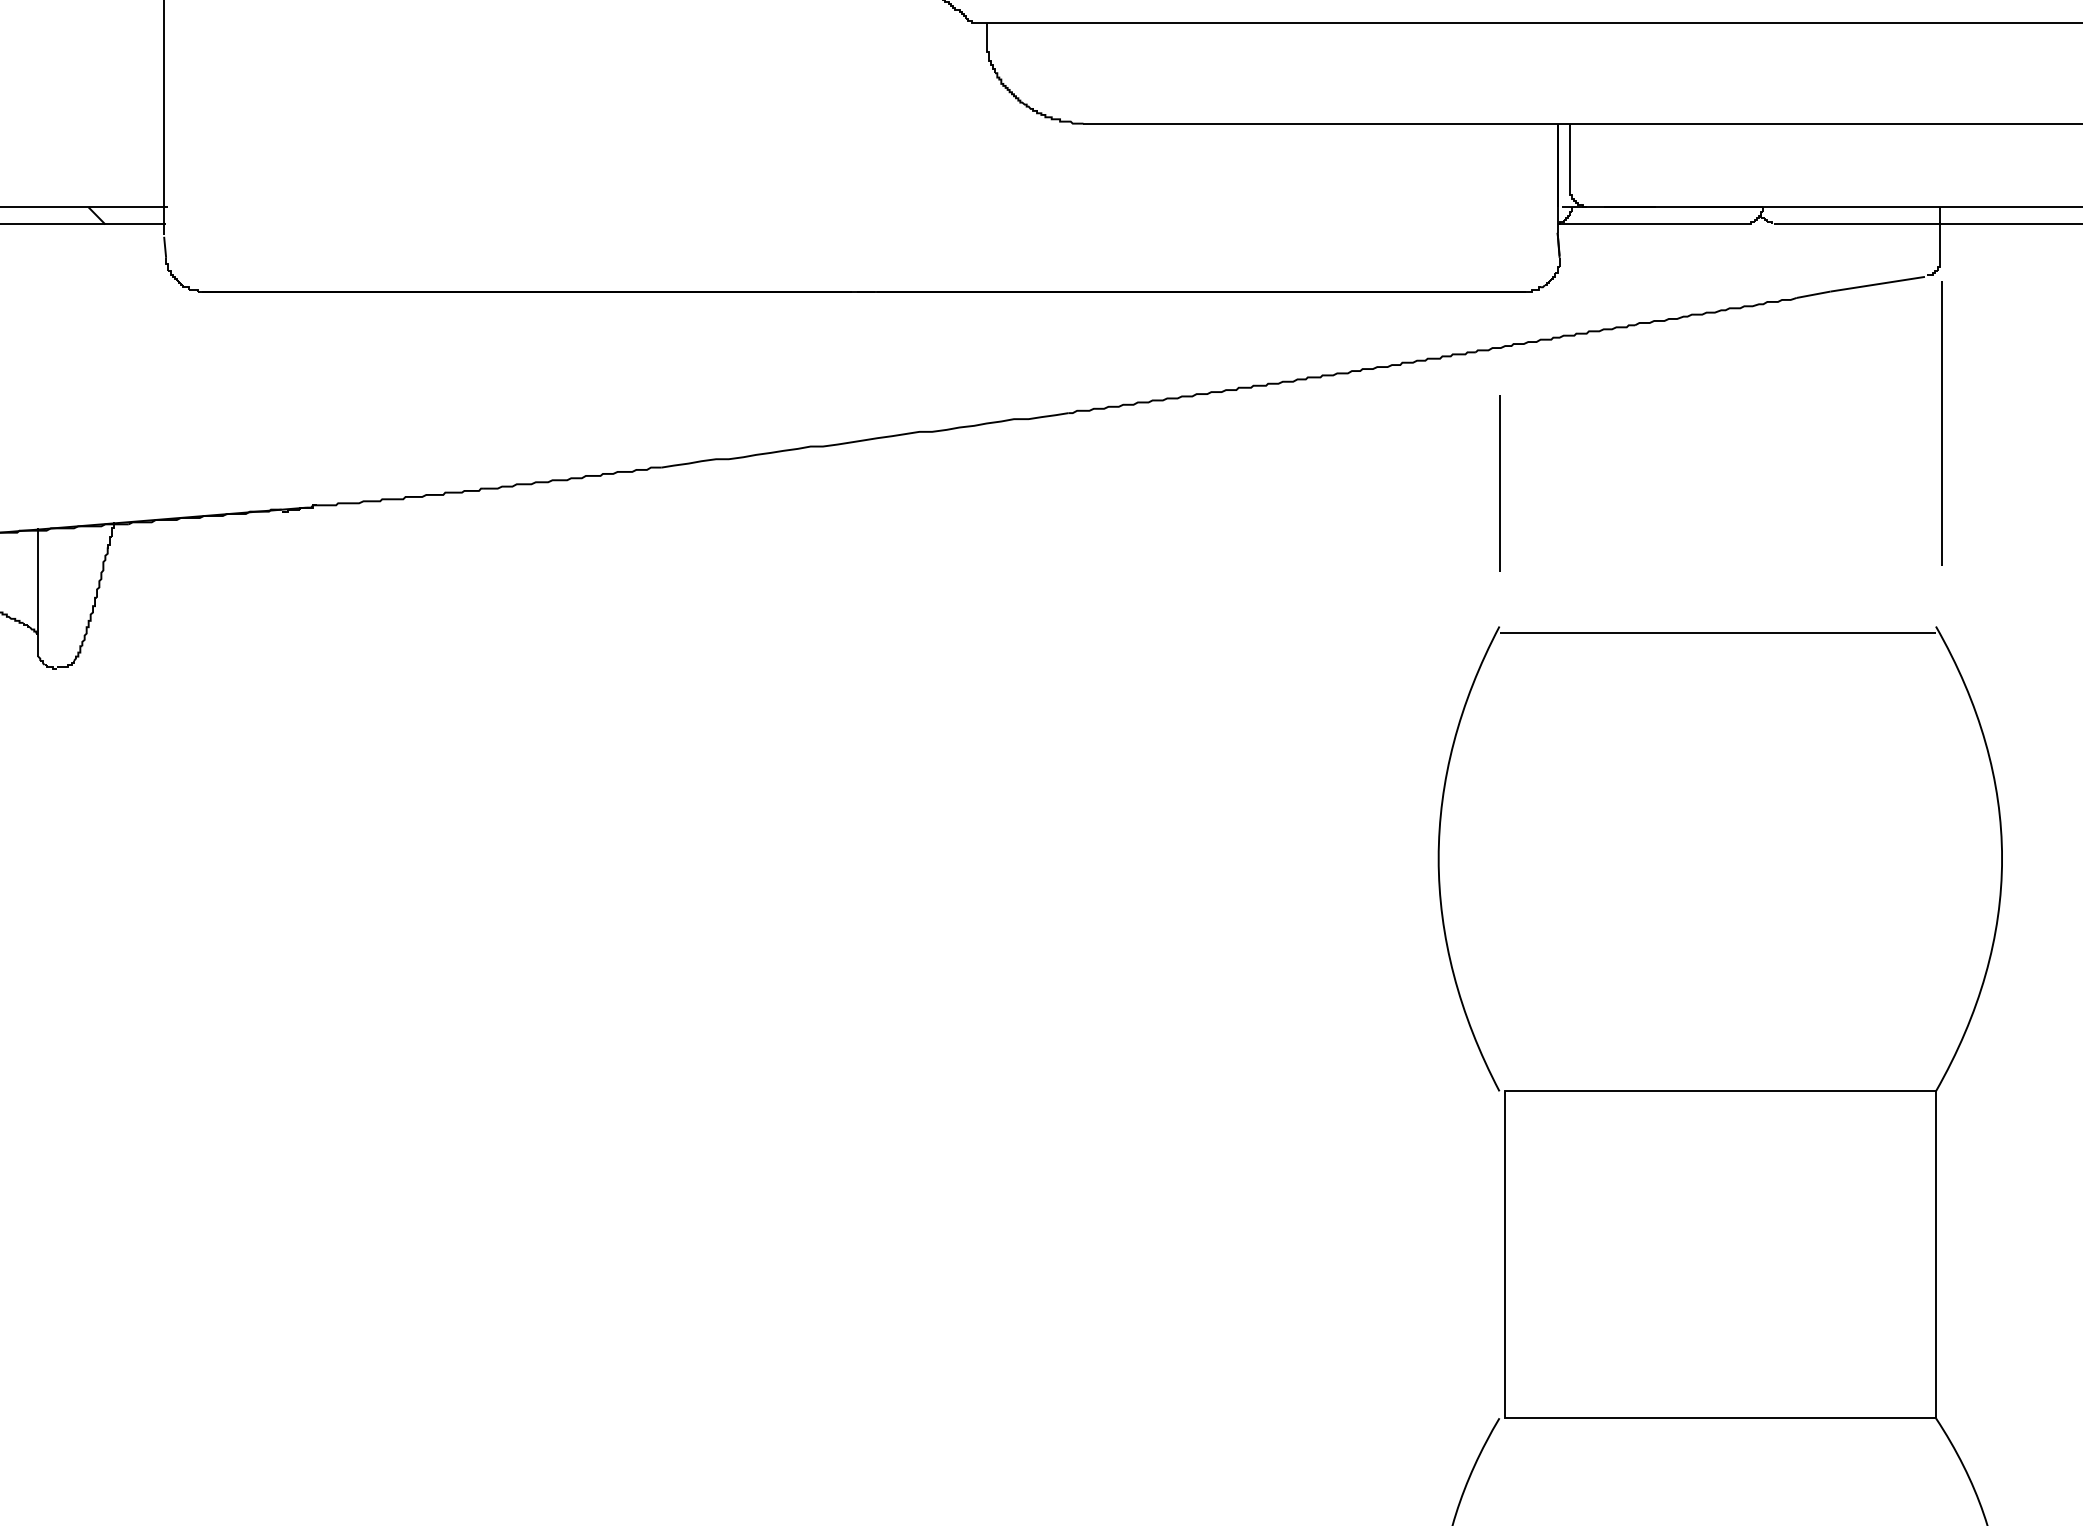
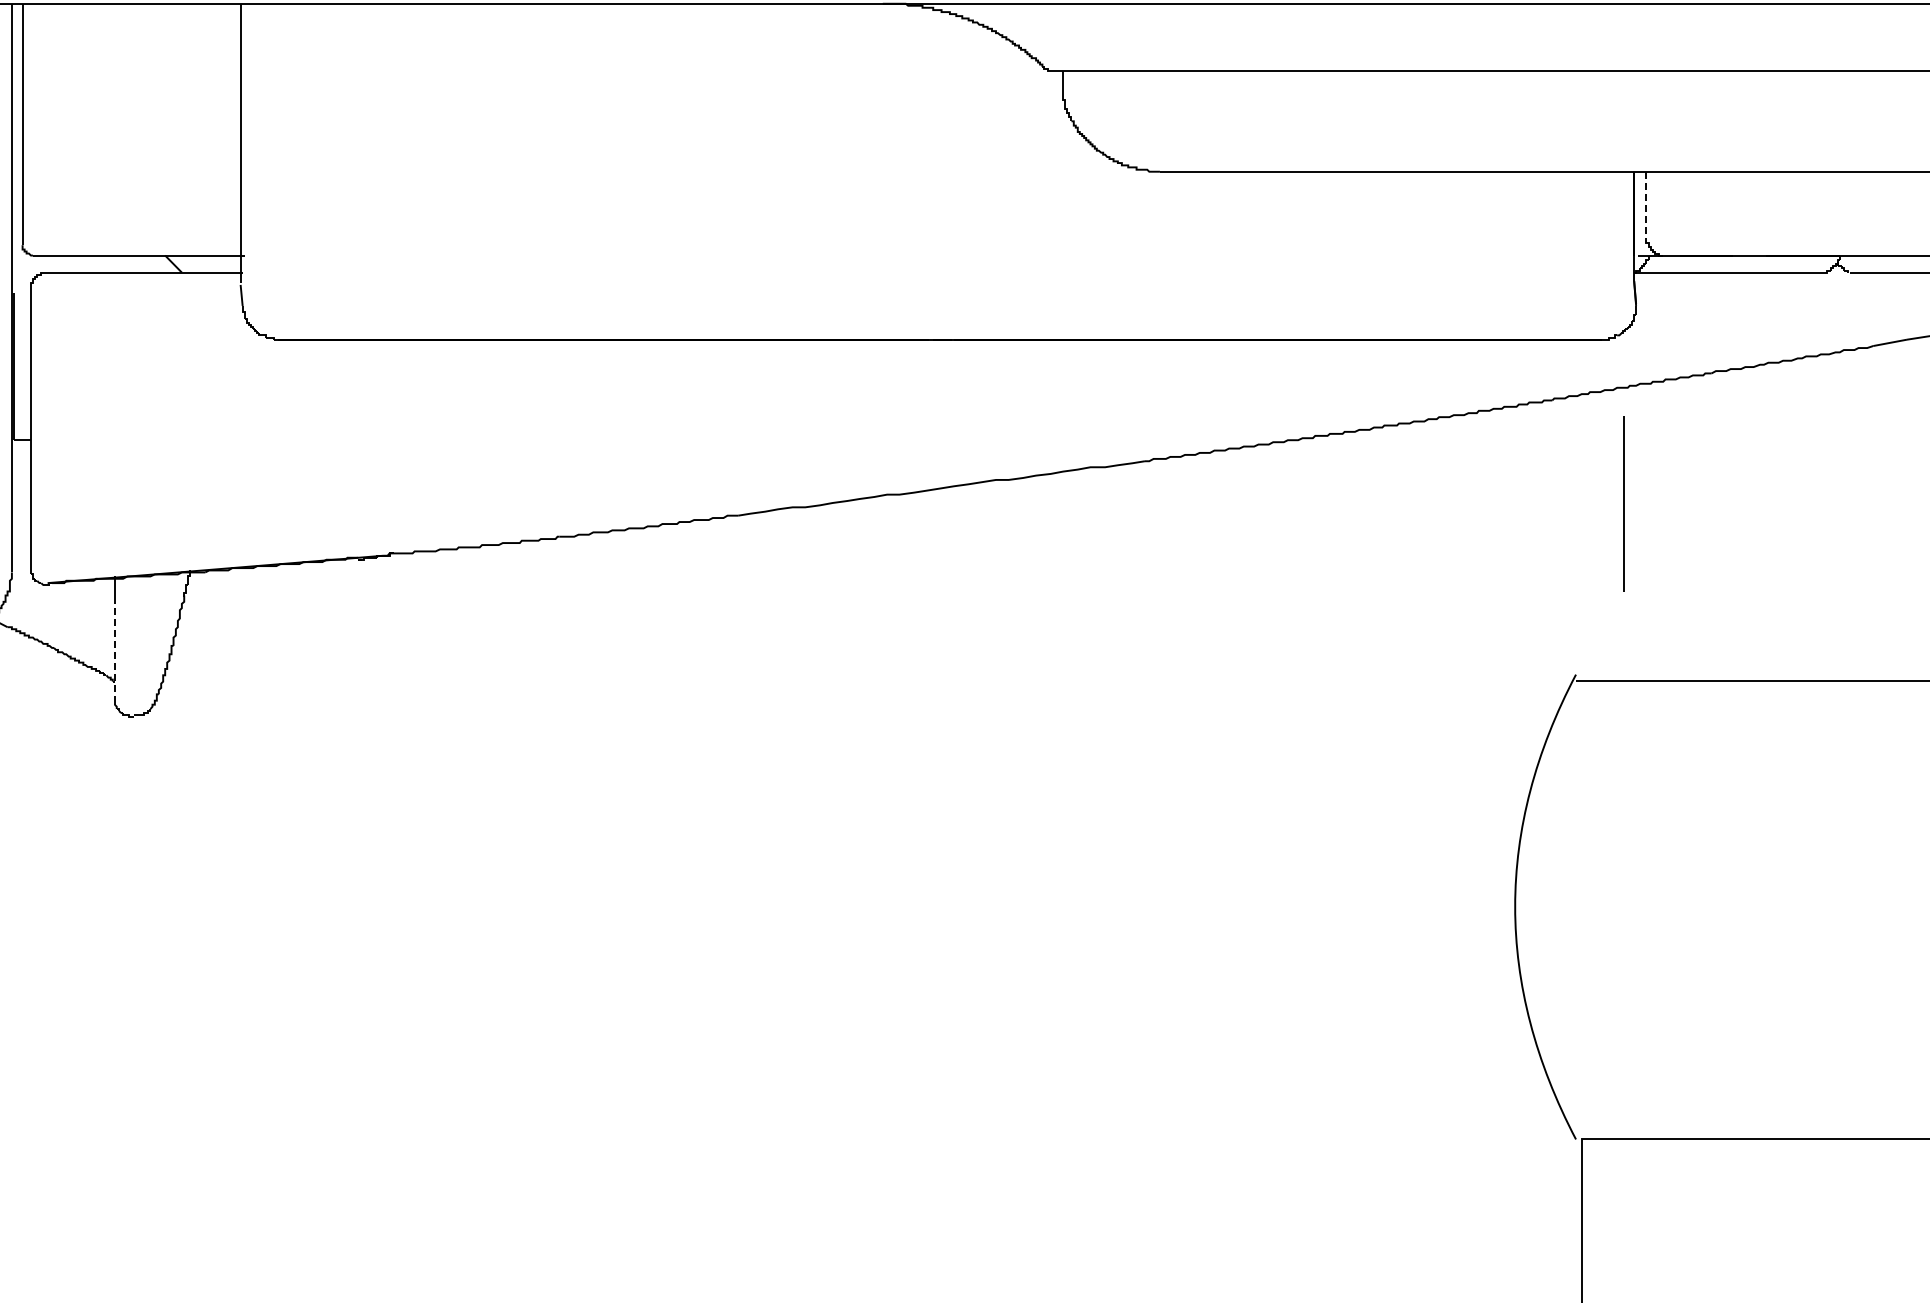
line: (1569, 157) -> (1646, 205), solid -> dashed
line: (1499, 483) -> (1624, 503), moved
line: (38, 600) -> (115, 648), solid -> dashed

